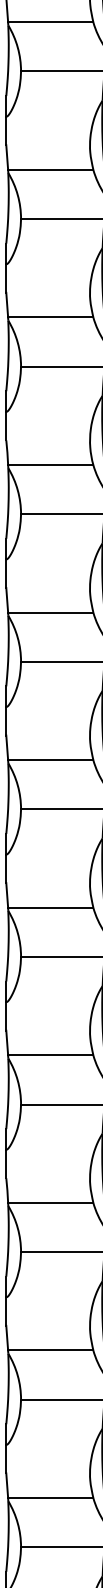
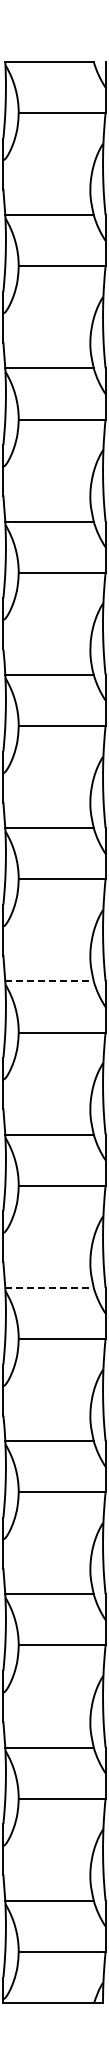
line: (51, 760) -> (50, 981), solid -> dashed
line: (51, 1054) -> (50, 1287), solid -> dashed

